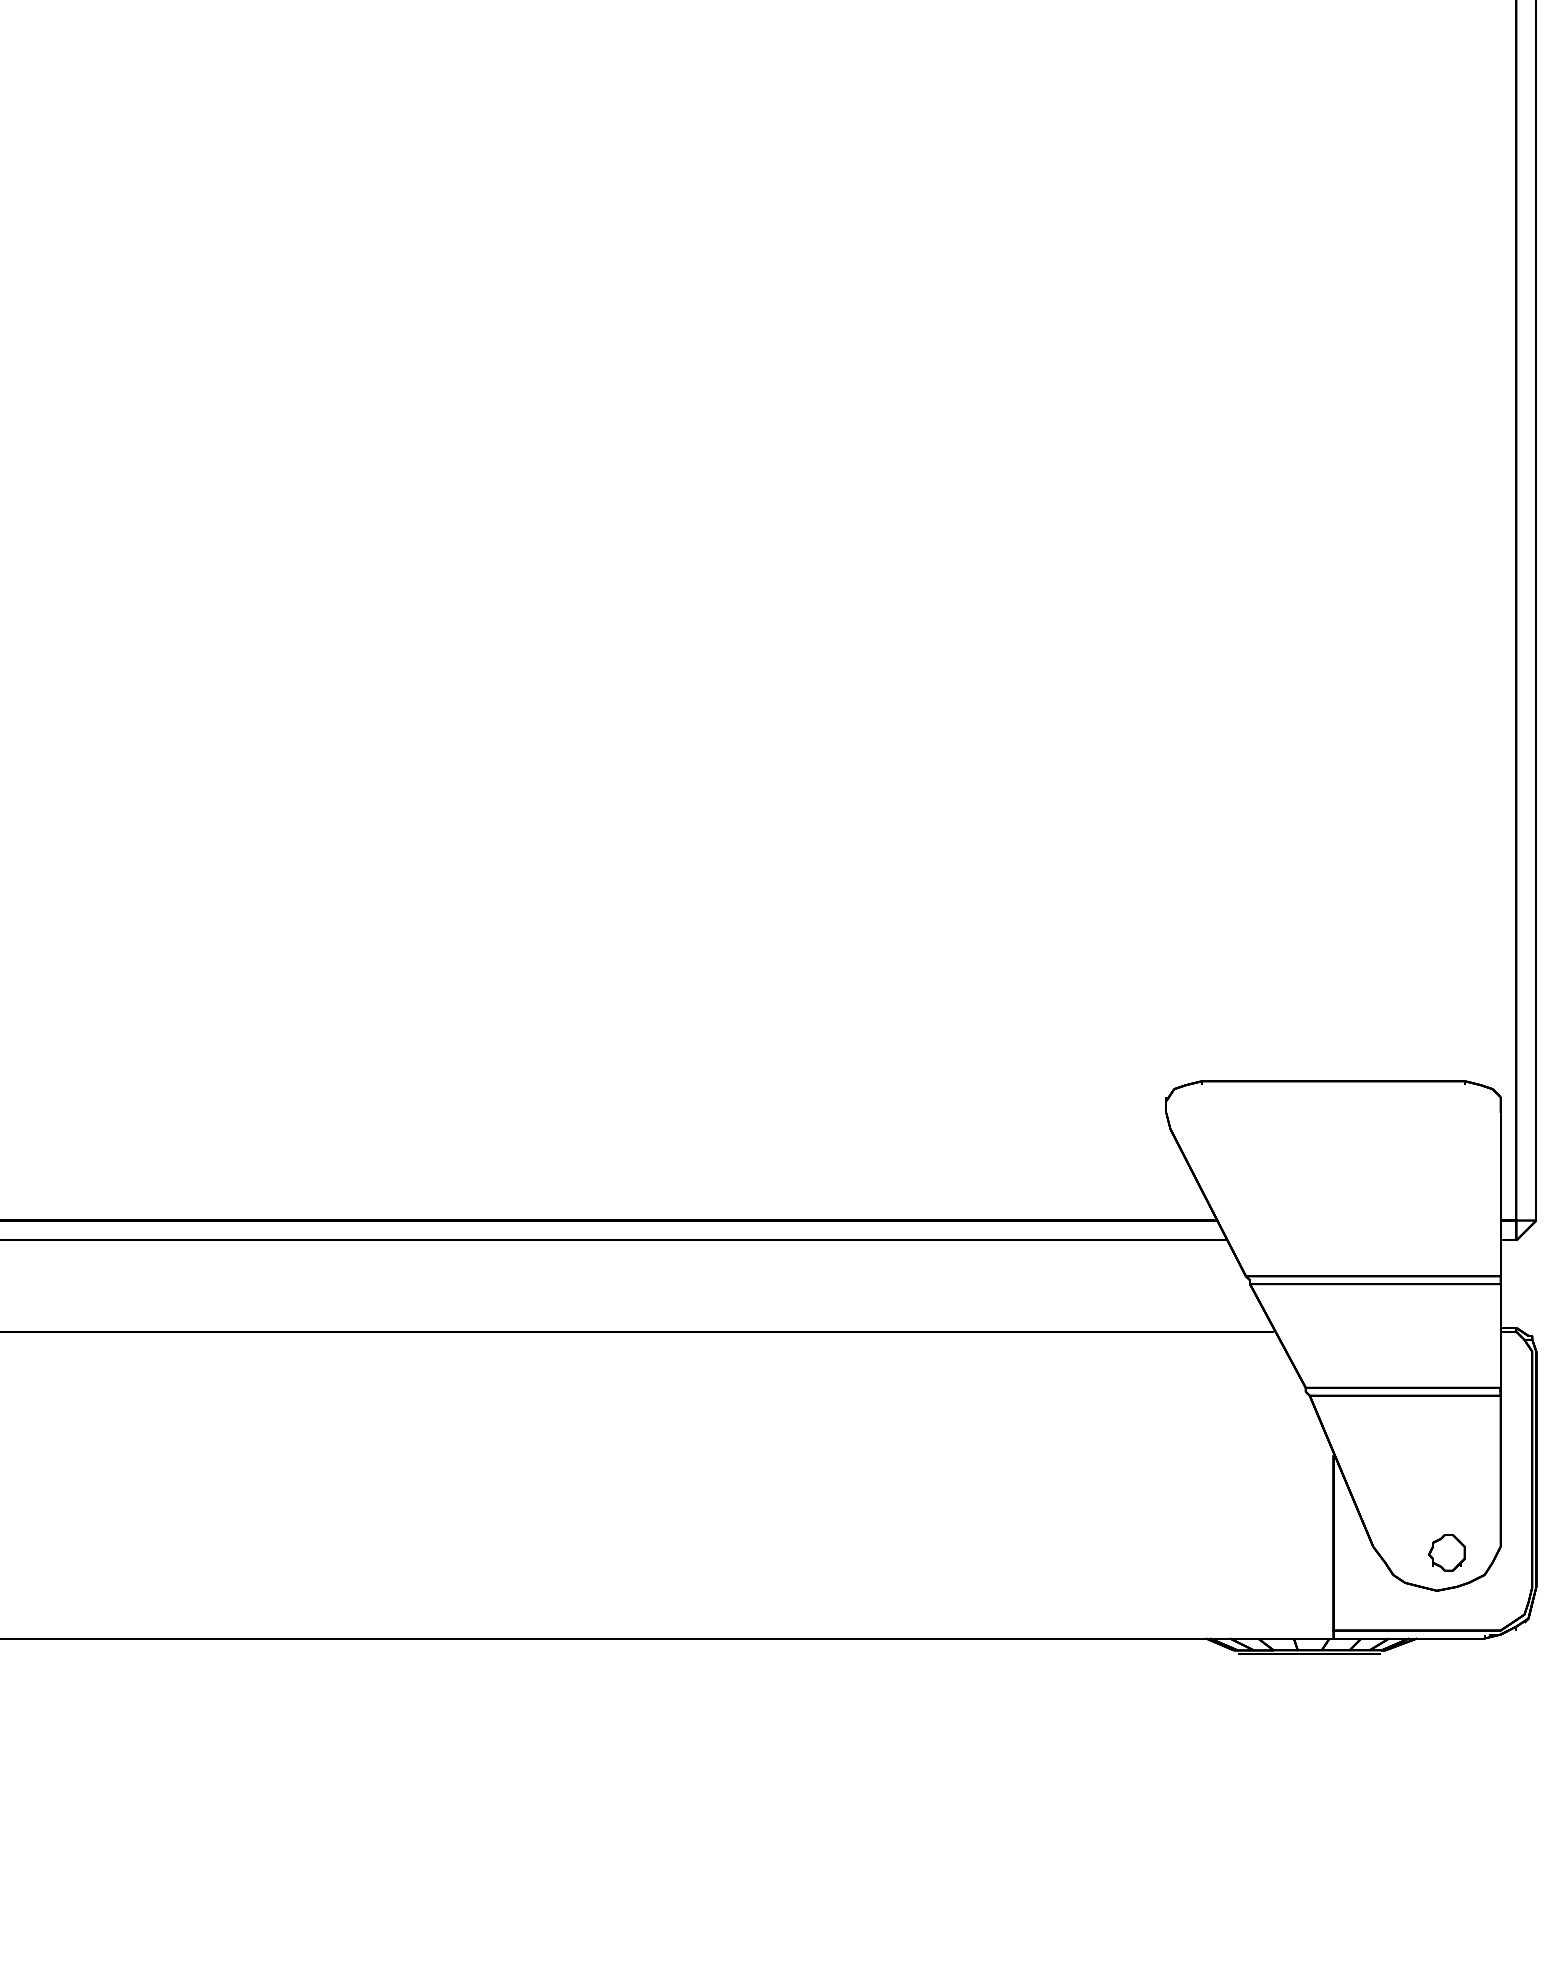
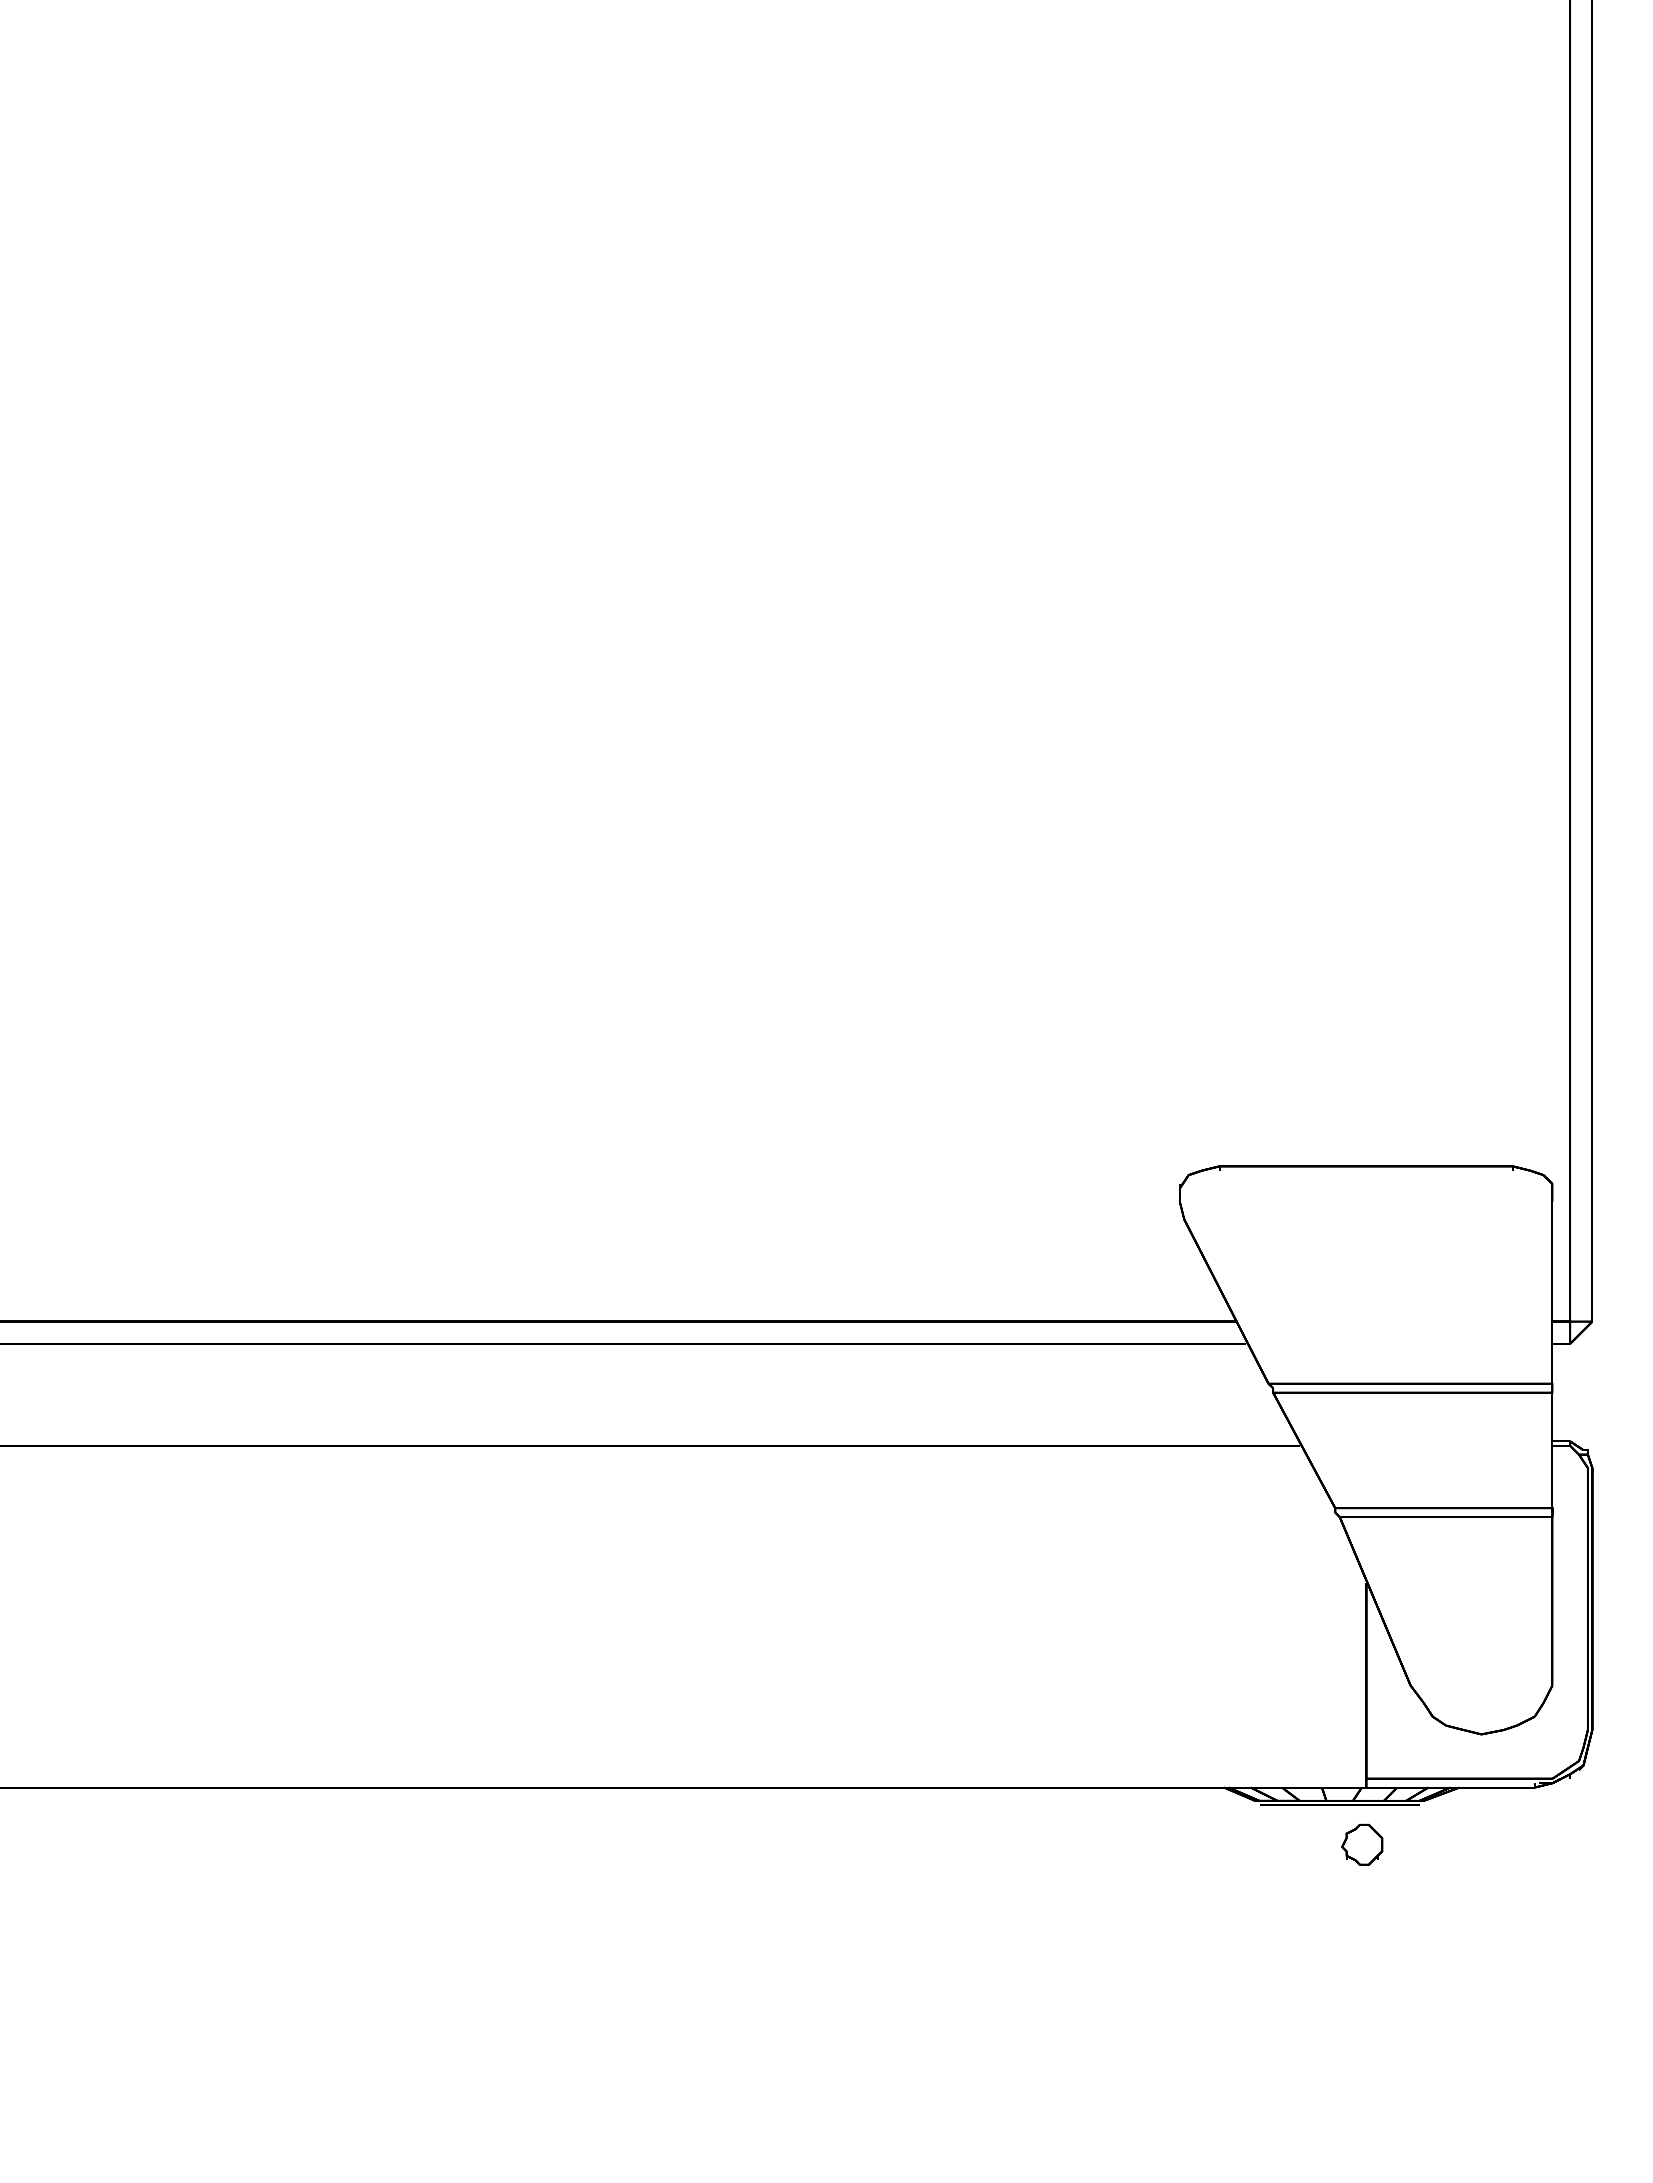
part: (1446, 1552) -> (1361, 1844), moved

